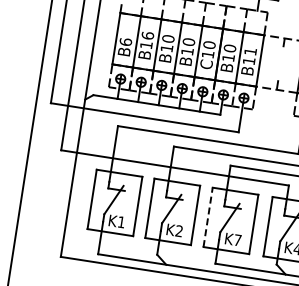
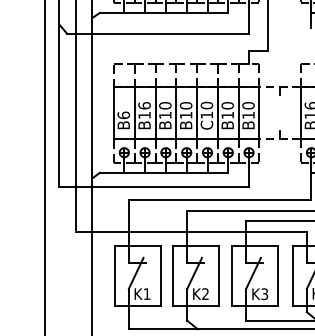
text: (250, 51) -> (248, 105), B11 -> B10
line: (207, 216) -> (231, 275), dashed -> solid
text: (237, 240) -> (264, 294), K7 -> K3

